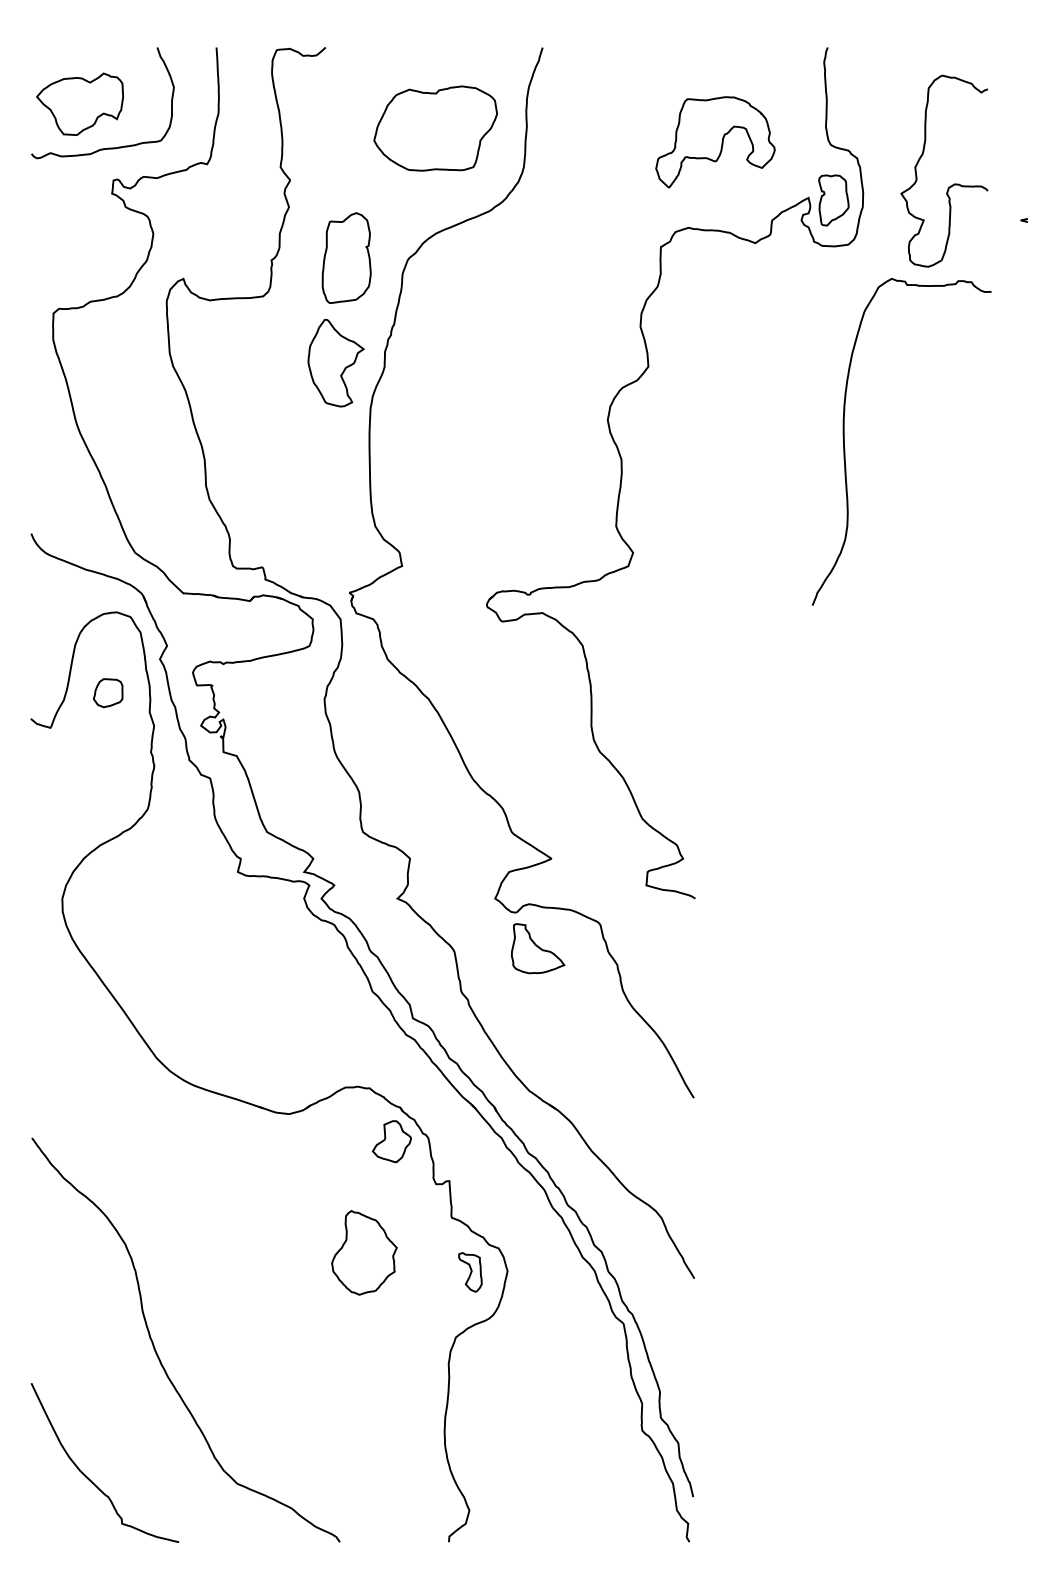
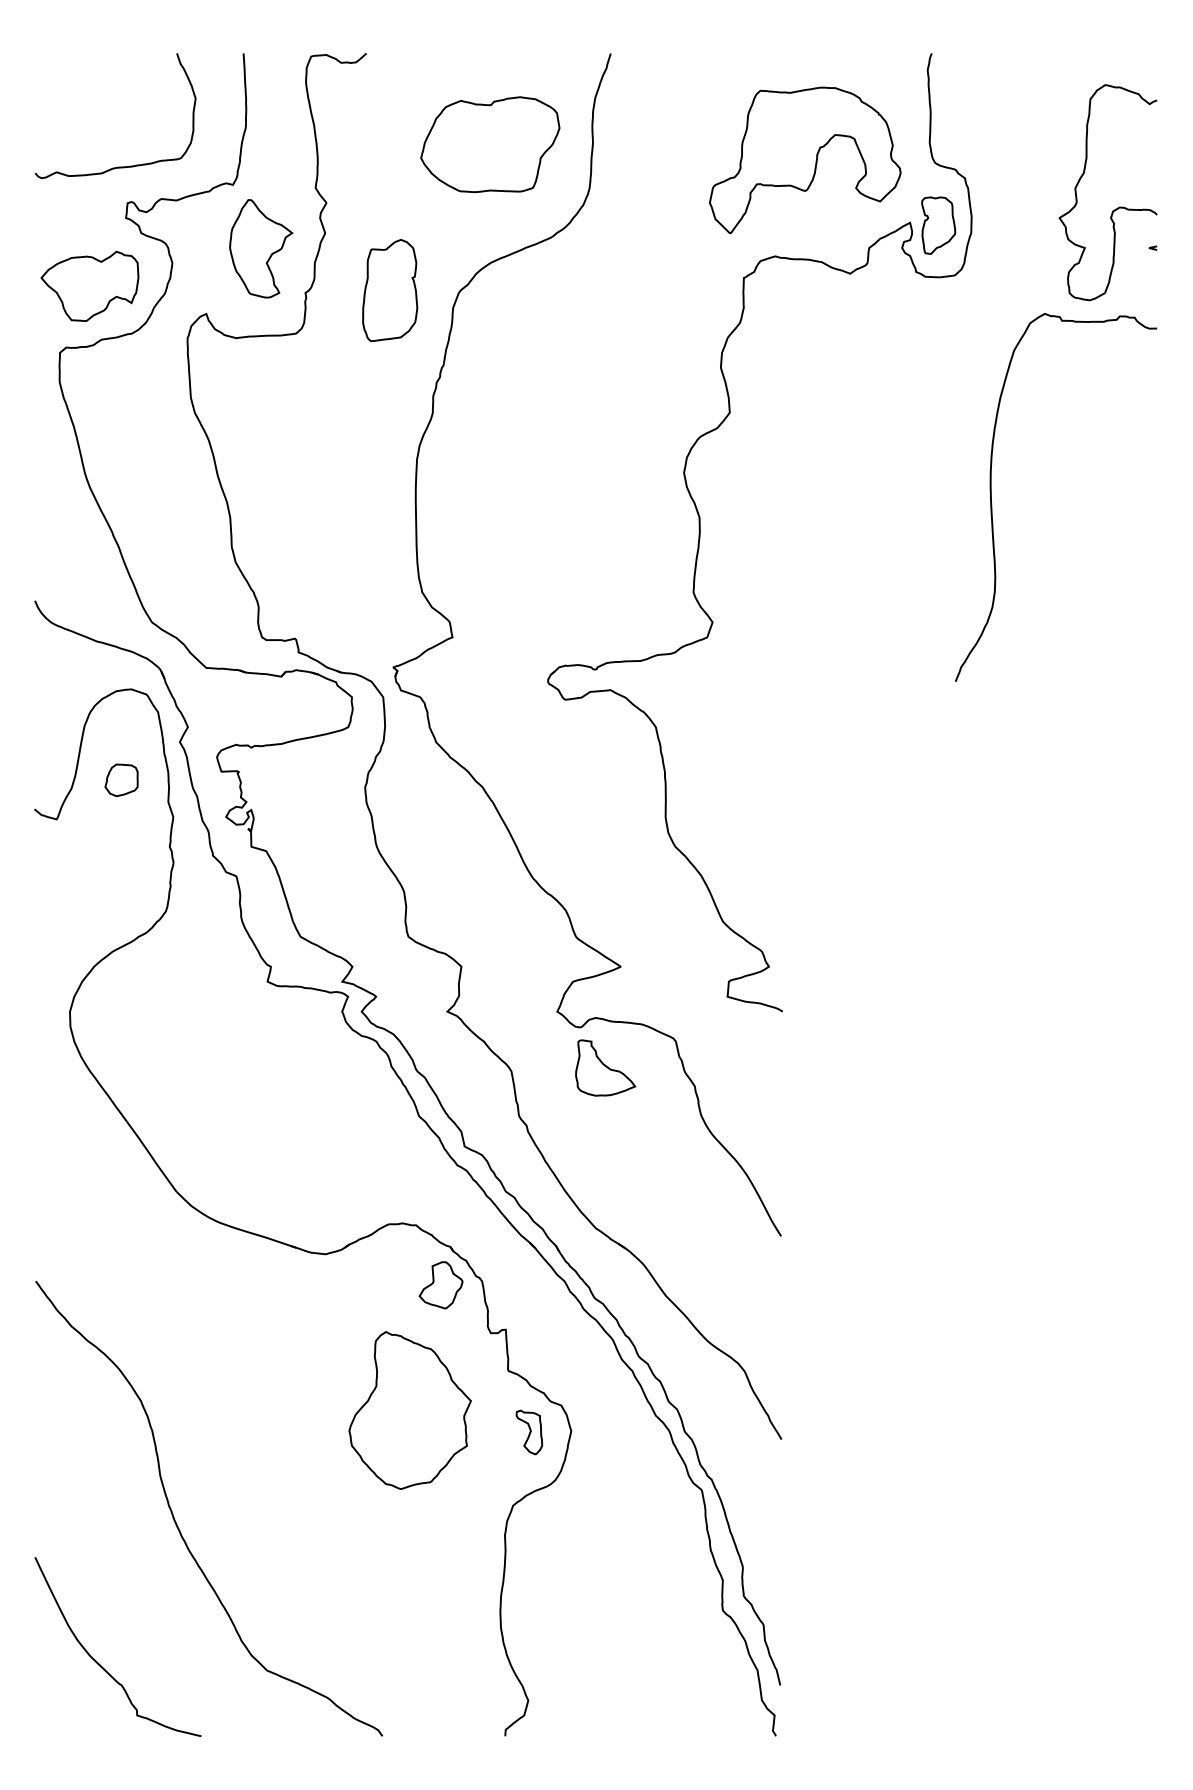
part: (79, 103) -> (89, 285), moved
part: (715, 141) -> (805, 159), size x1.43
part: (952, 184) -> (1117, 207), moved
part: (336, 362) -> (261, 248), moved
curve: (845, 448) -> (992, 504), moved
part: (363, 1252) -> (409, 1410), size x1.67

